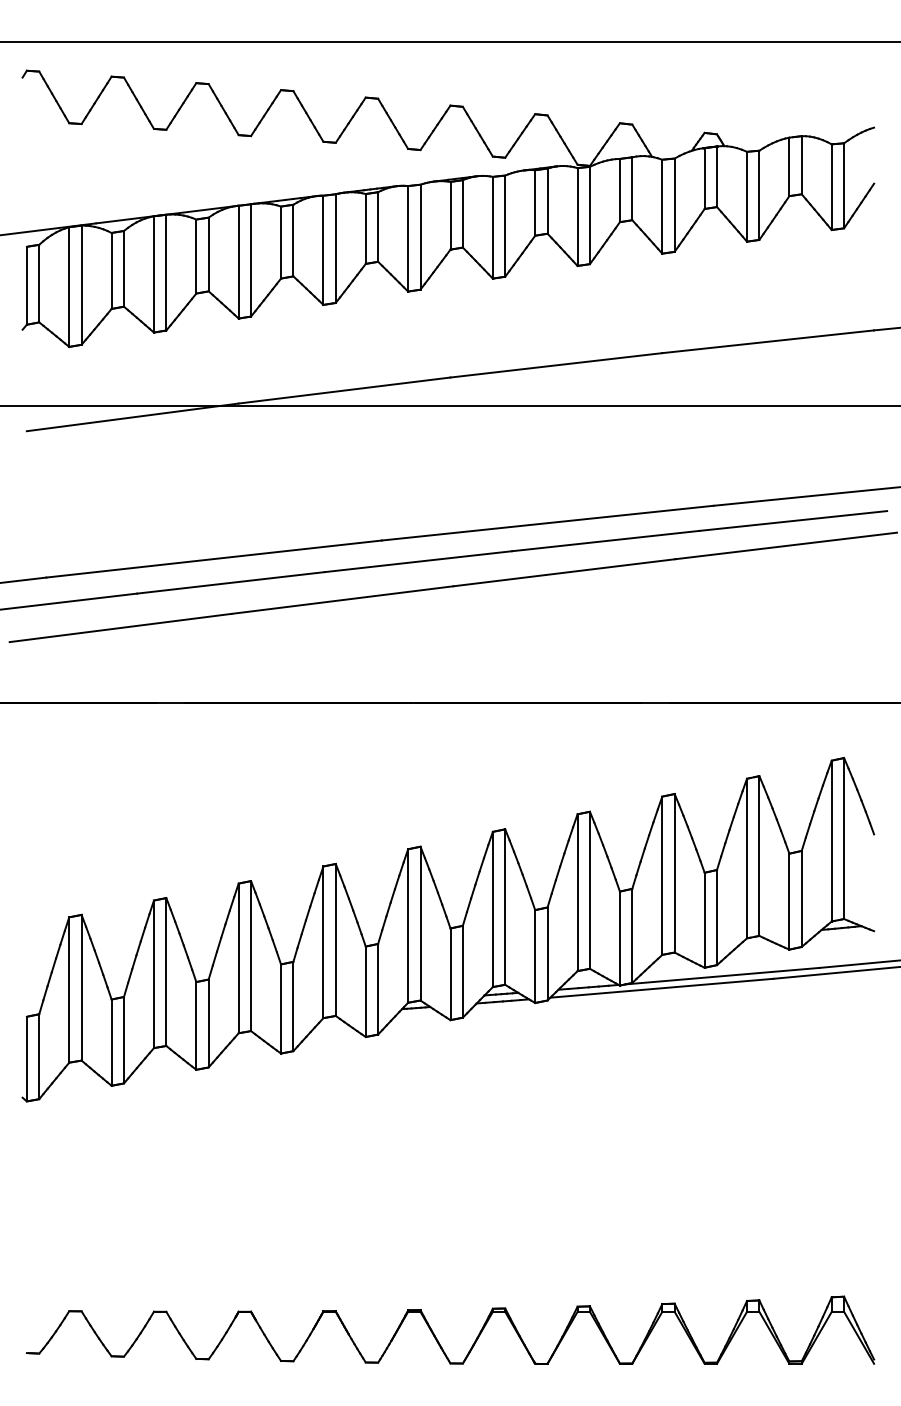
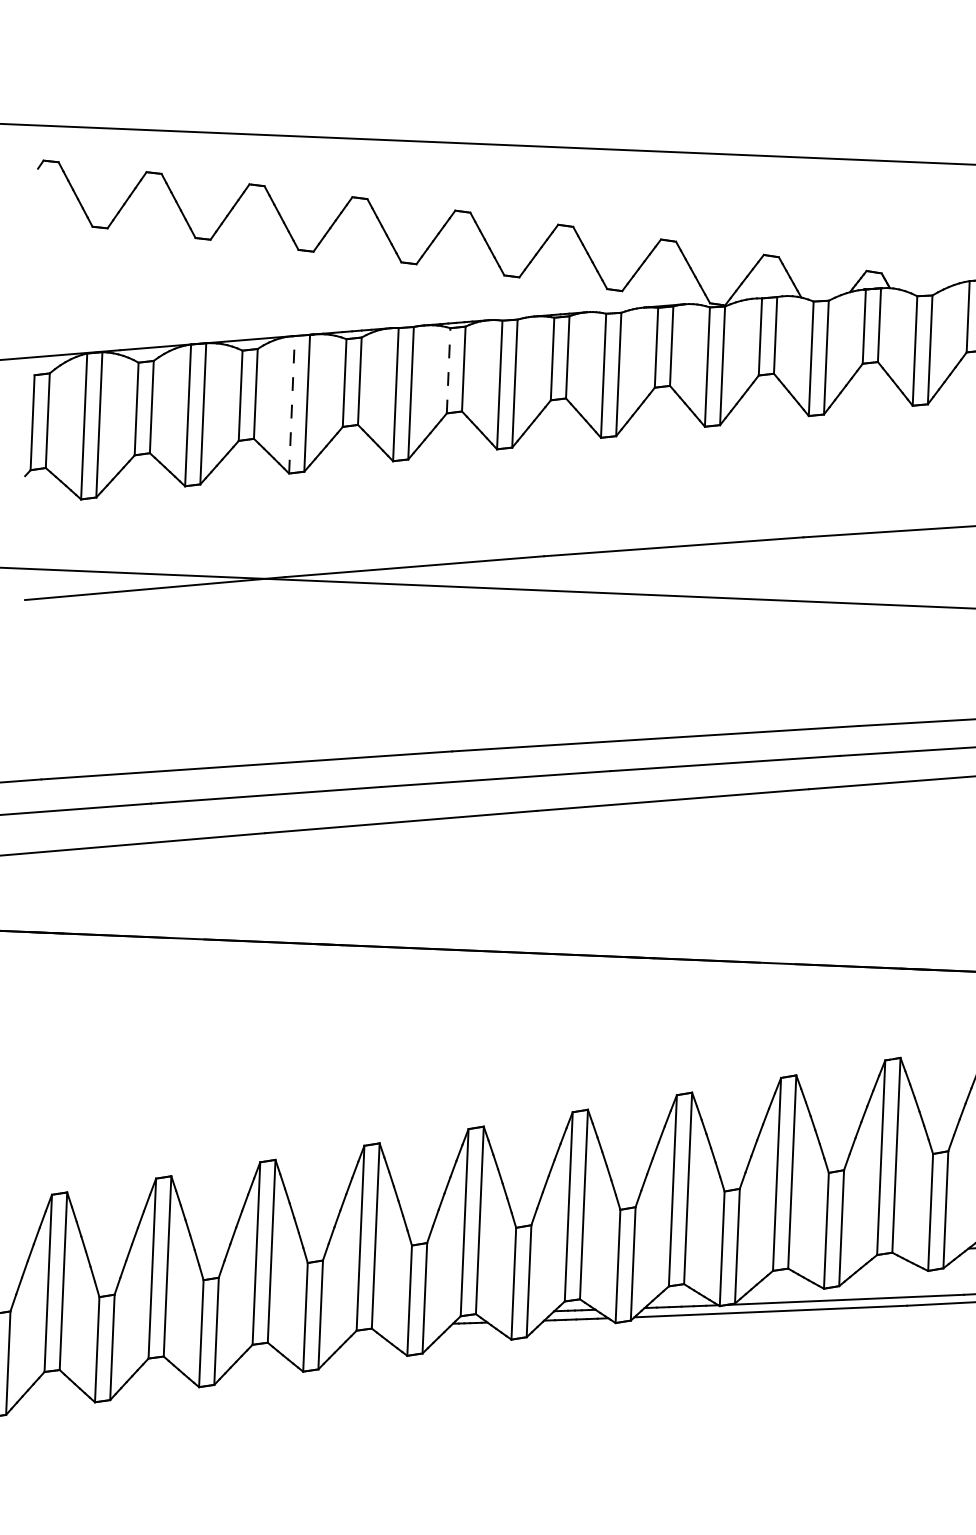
line: (365, 228) -> (448, 370), solid -> dashed
line: (238, 261) -> (291, 403), solid -> dashed

